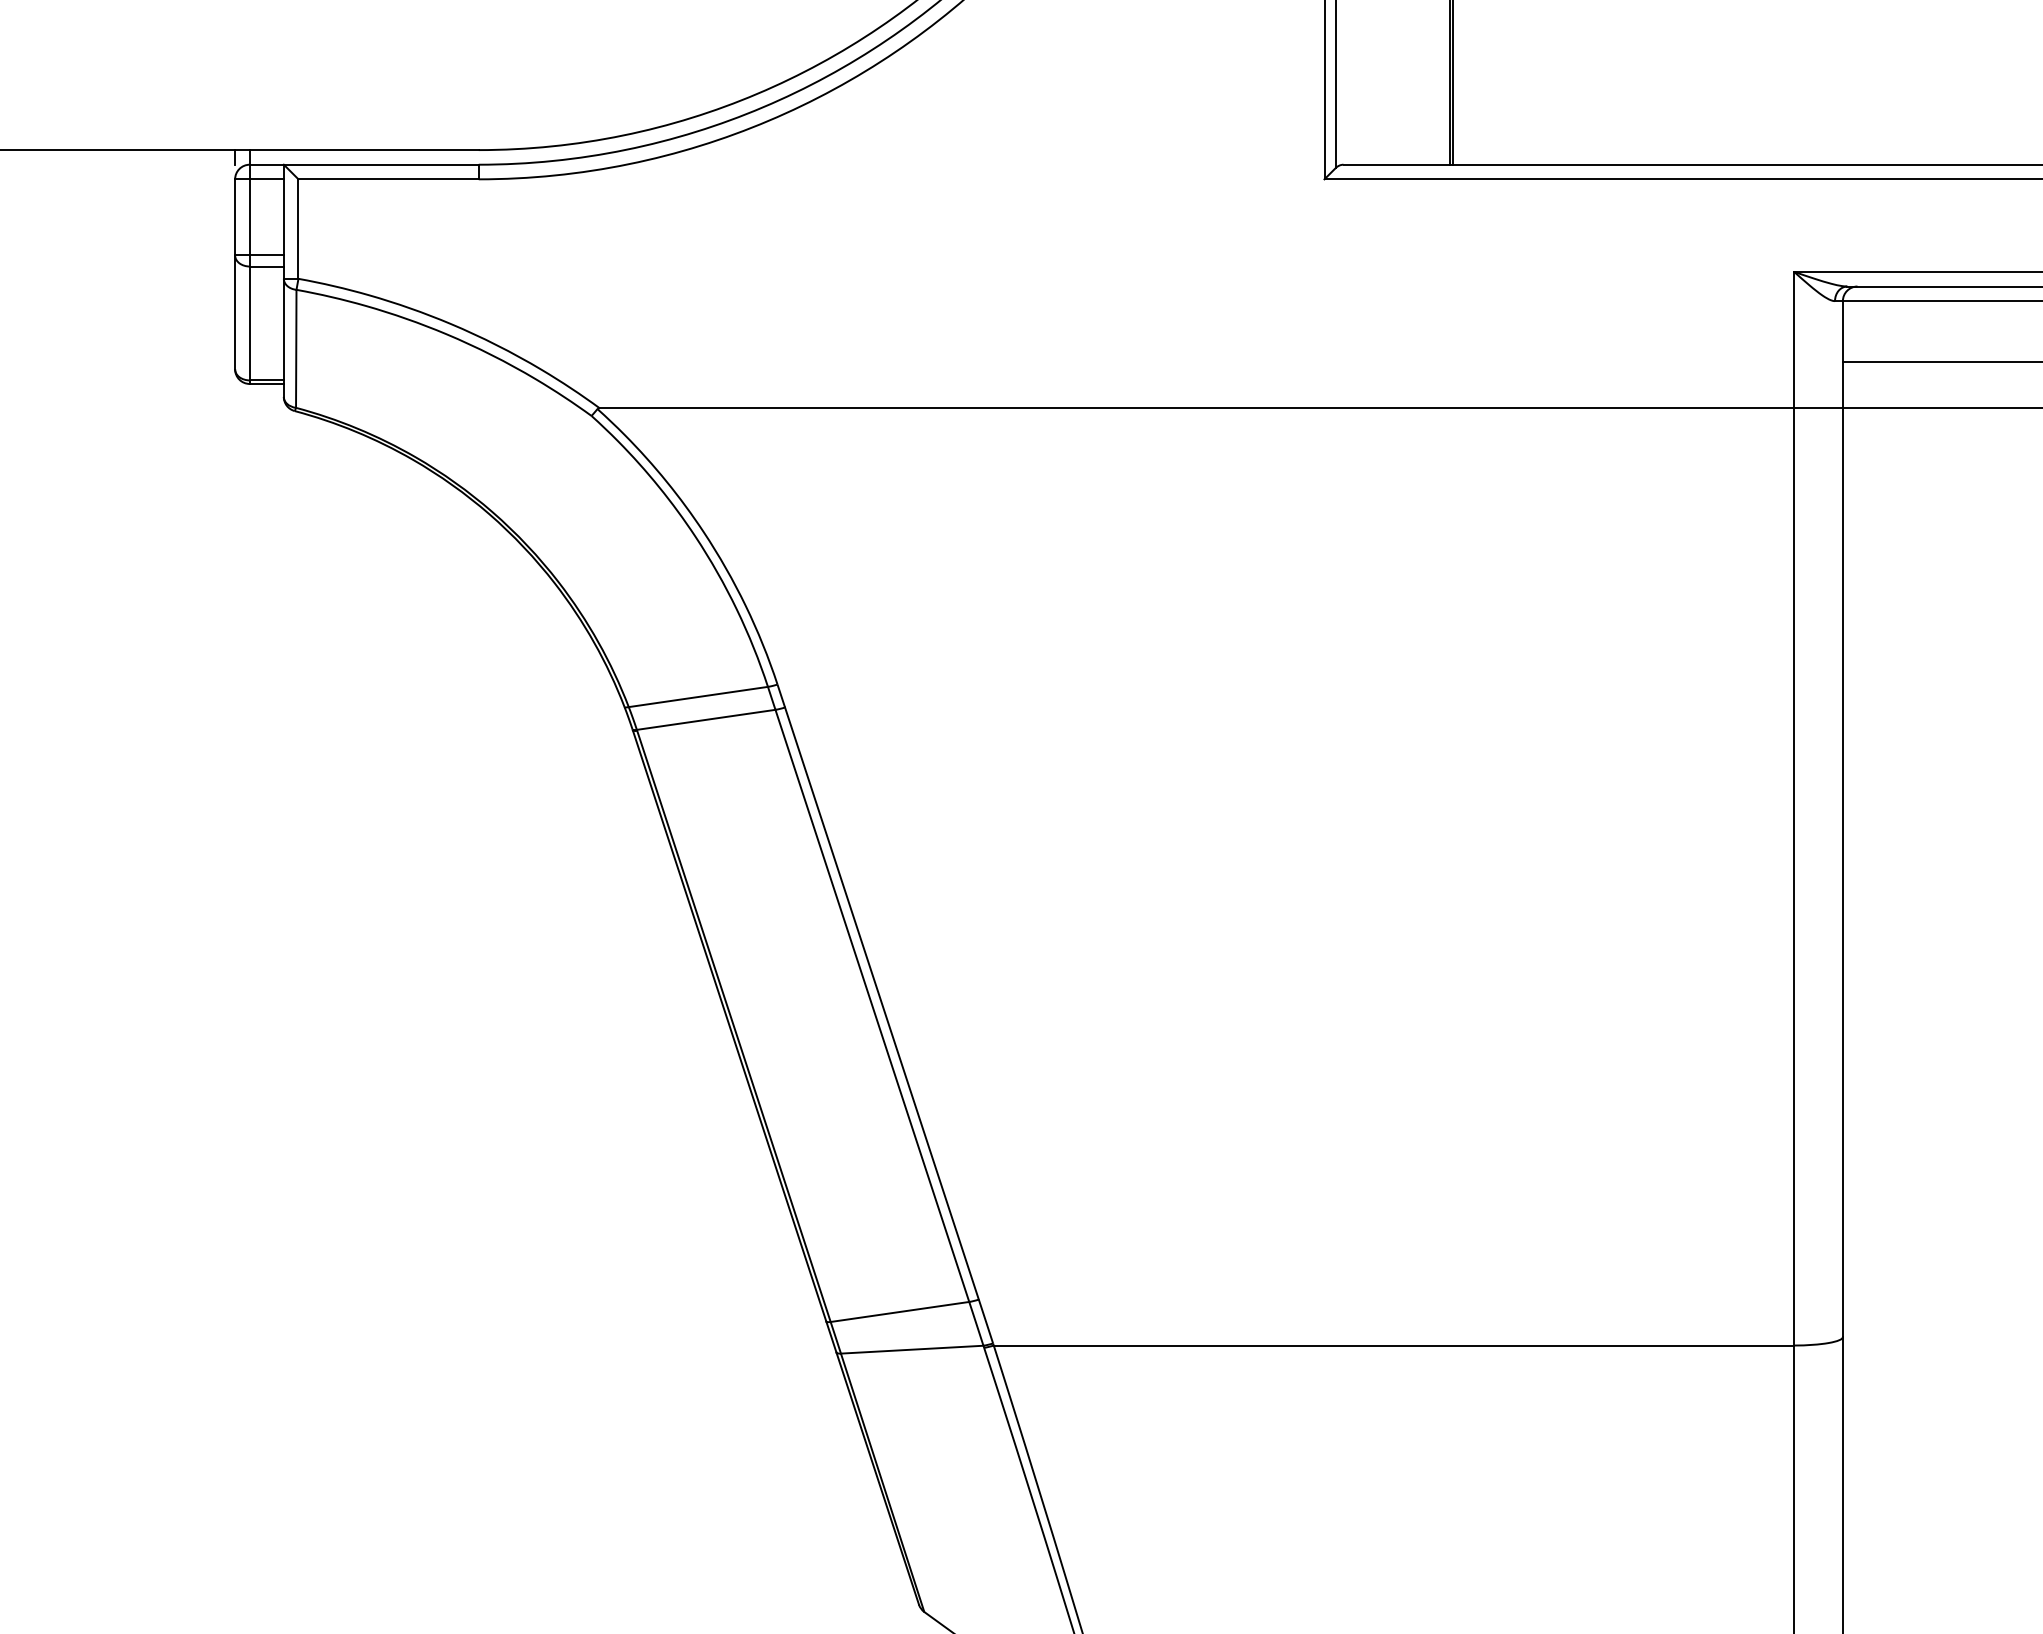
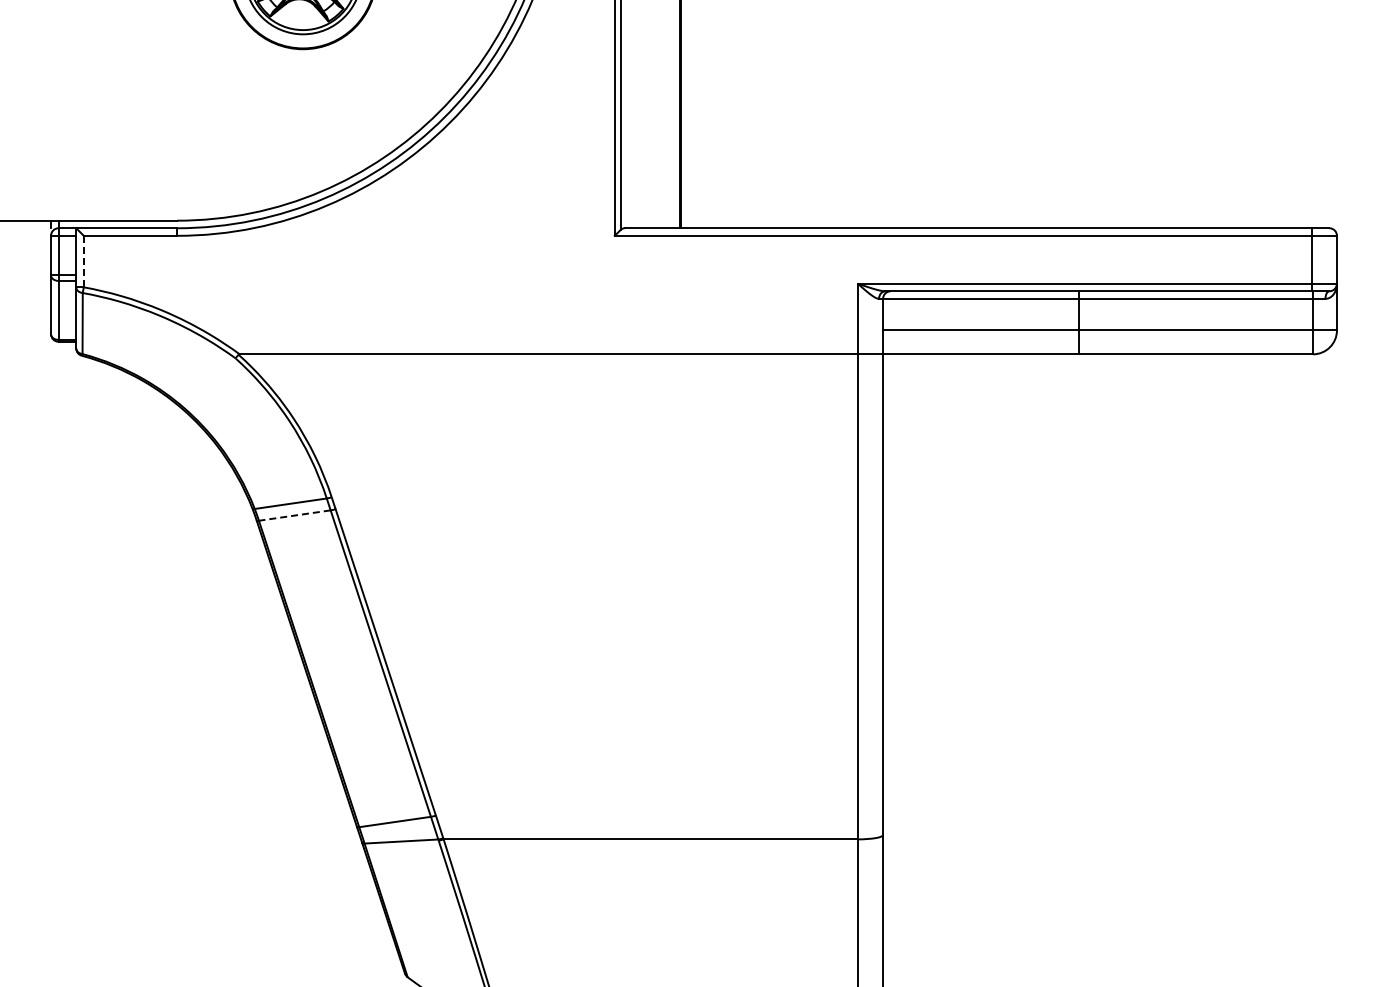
line: (297, 228) -> (83, 261), solid -> dashed
line: (705, 719) -> (294, 515), solid -> dashed

